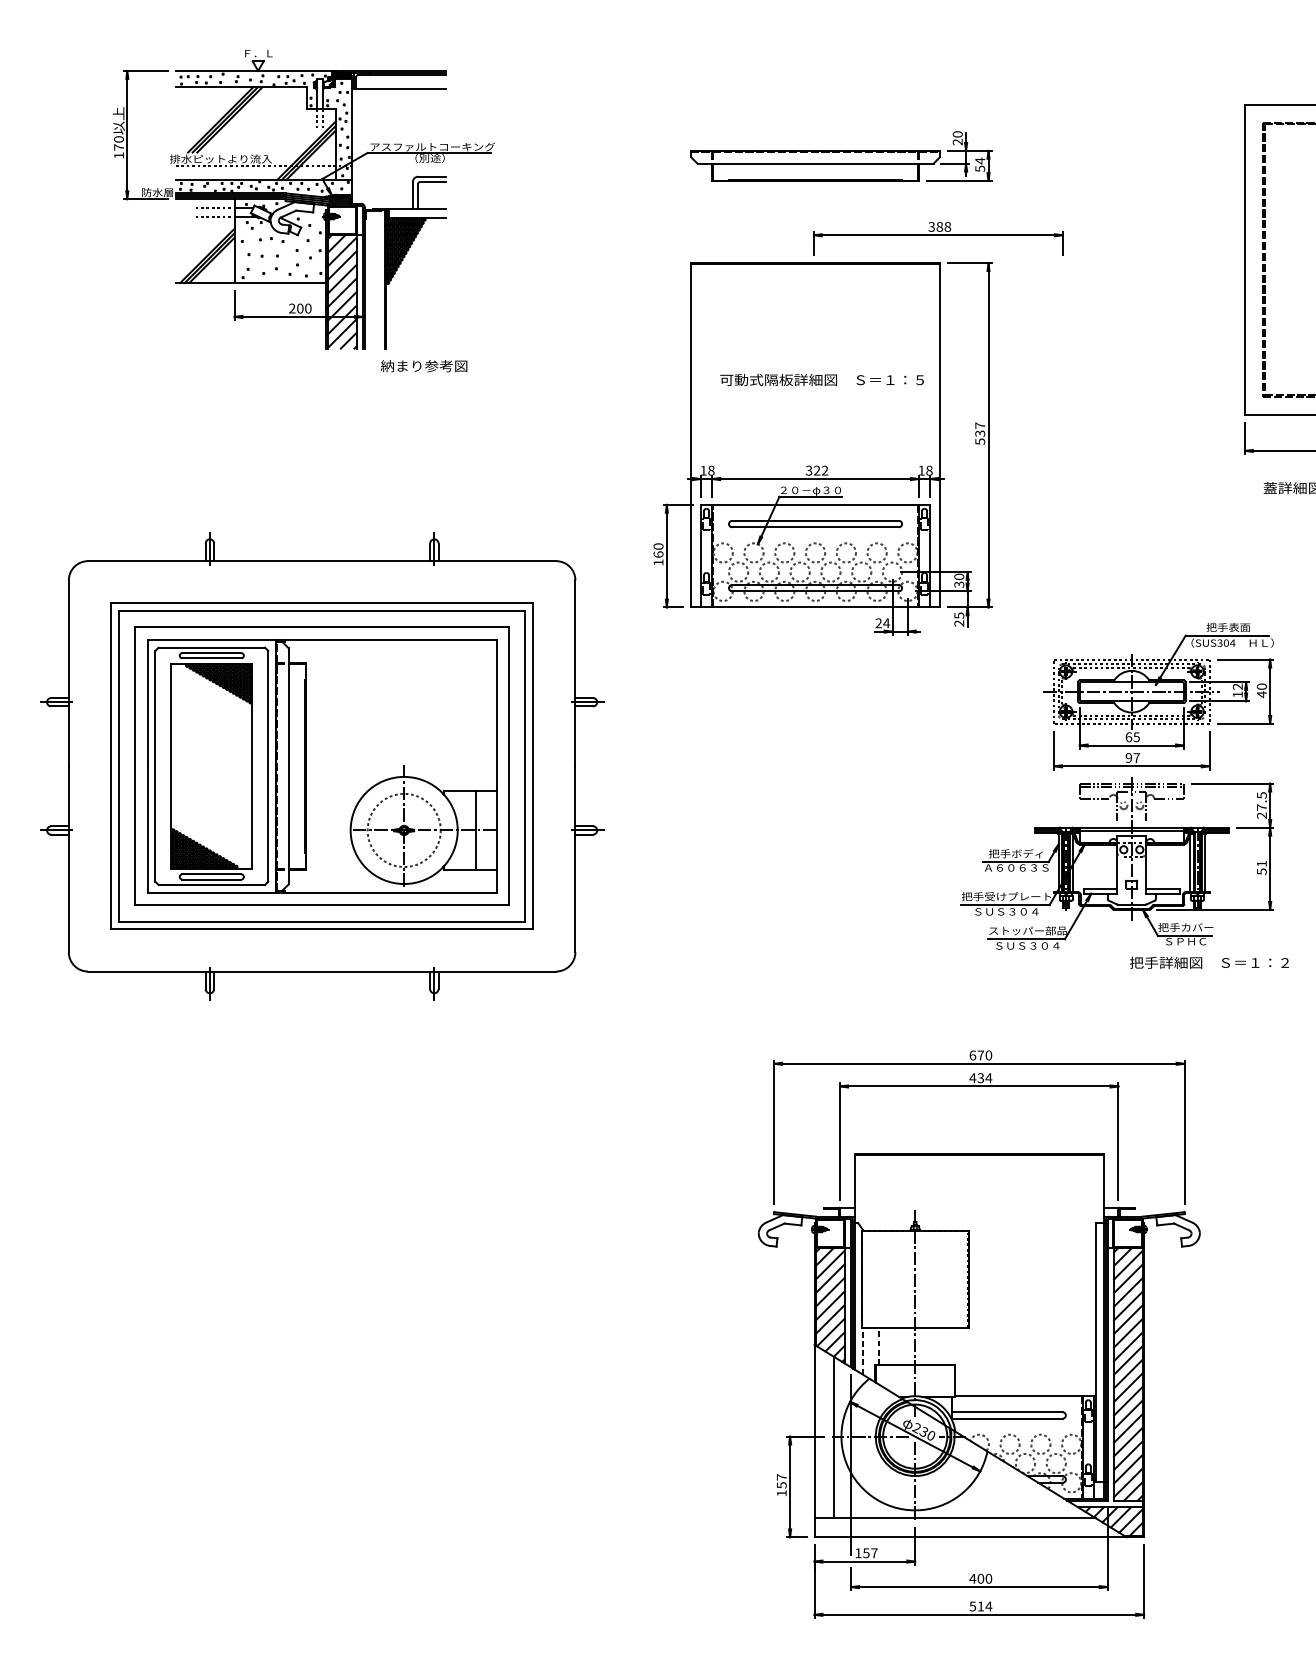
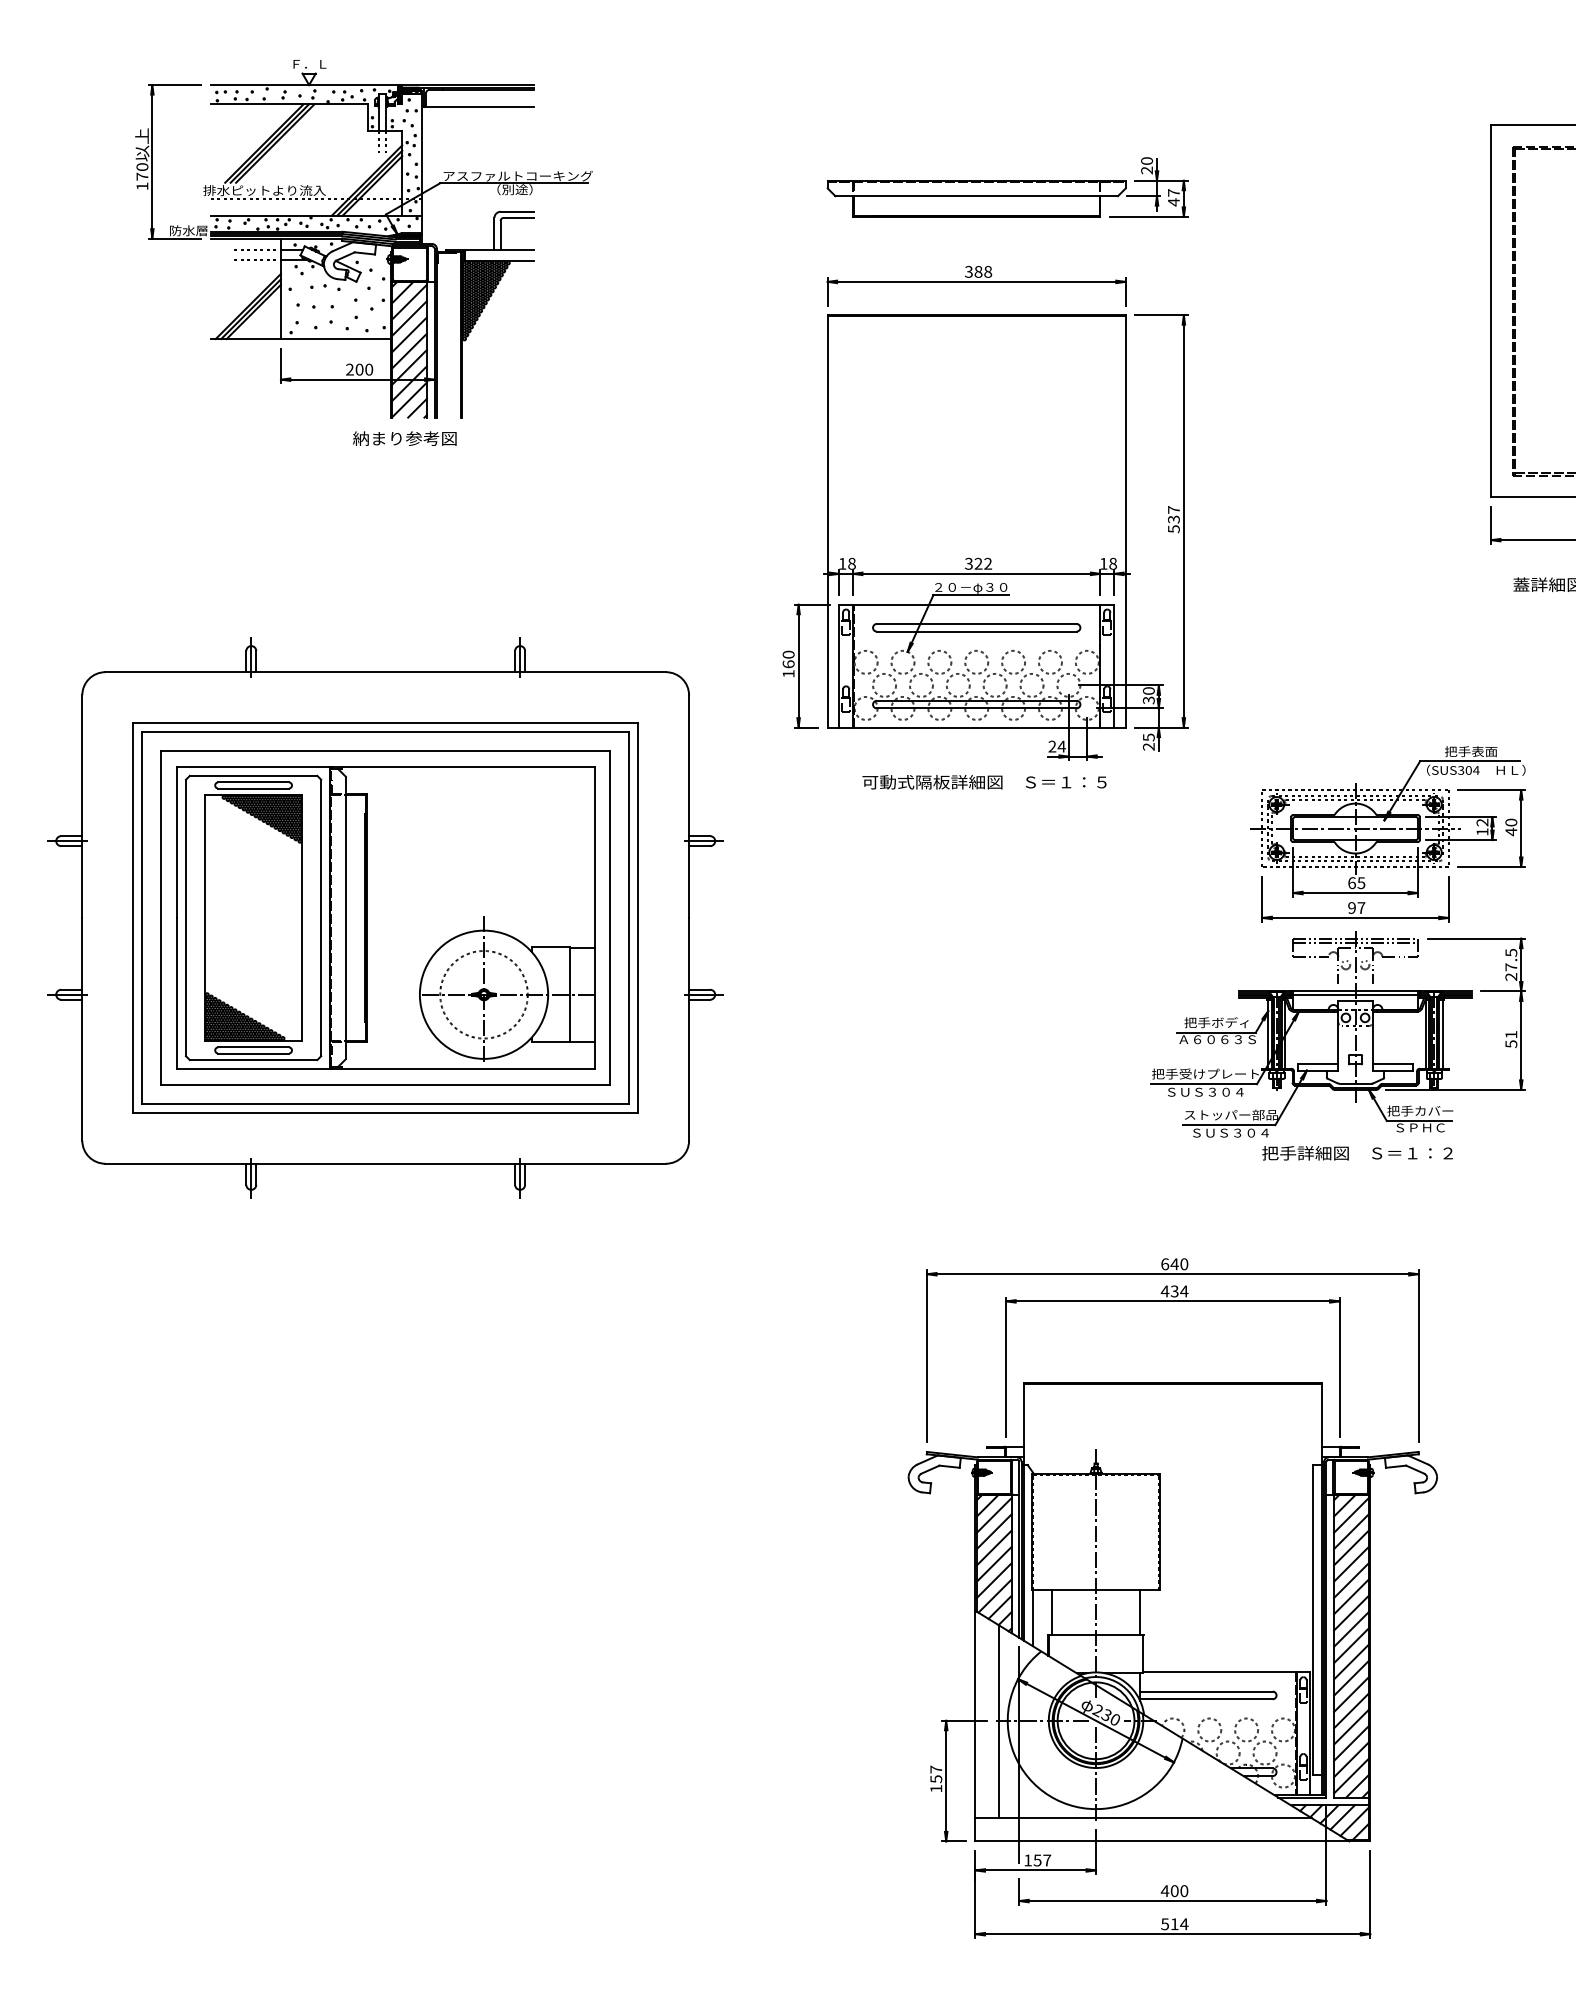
text: (979, 164) -> (1173, 197), 54 -> 47
part: (938, 239) -> (976, 286), moved
text: (423, 366) -> (404, 438), moved
text: (822, 380) -> (984, 782), moved
text: (1209, 962) -> (1357, 1153), moved
text: (980, 1055) -> (1174, 1264), 670 -> 640
line: (878, 1346) -> (1052, 1612), dashed -> solid
line: (951, 1346) -> (1139, 1612), added
line: (862, 1350) -> (1033, 1617), dashed -> solid

